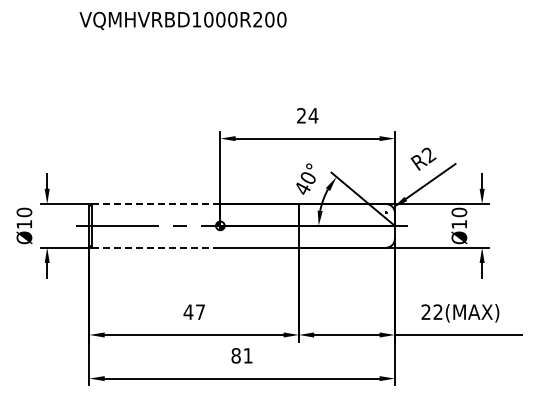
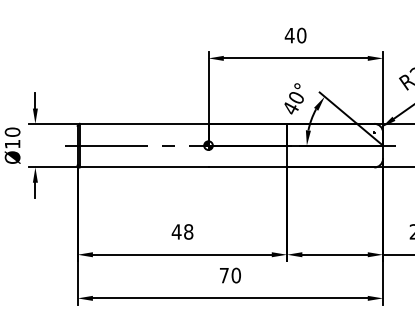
text: (307, 115) -> (295, 35), 24 -> 40
line: (155, 204) -> (143, 124), dashed -> solid
line: (156, 247) -> (144, 167), dashed -> solid
text: (200, 312) -> (188, 232), 47 -> 48
text: (241, 355) -> (229, 275), 81 -> 70

